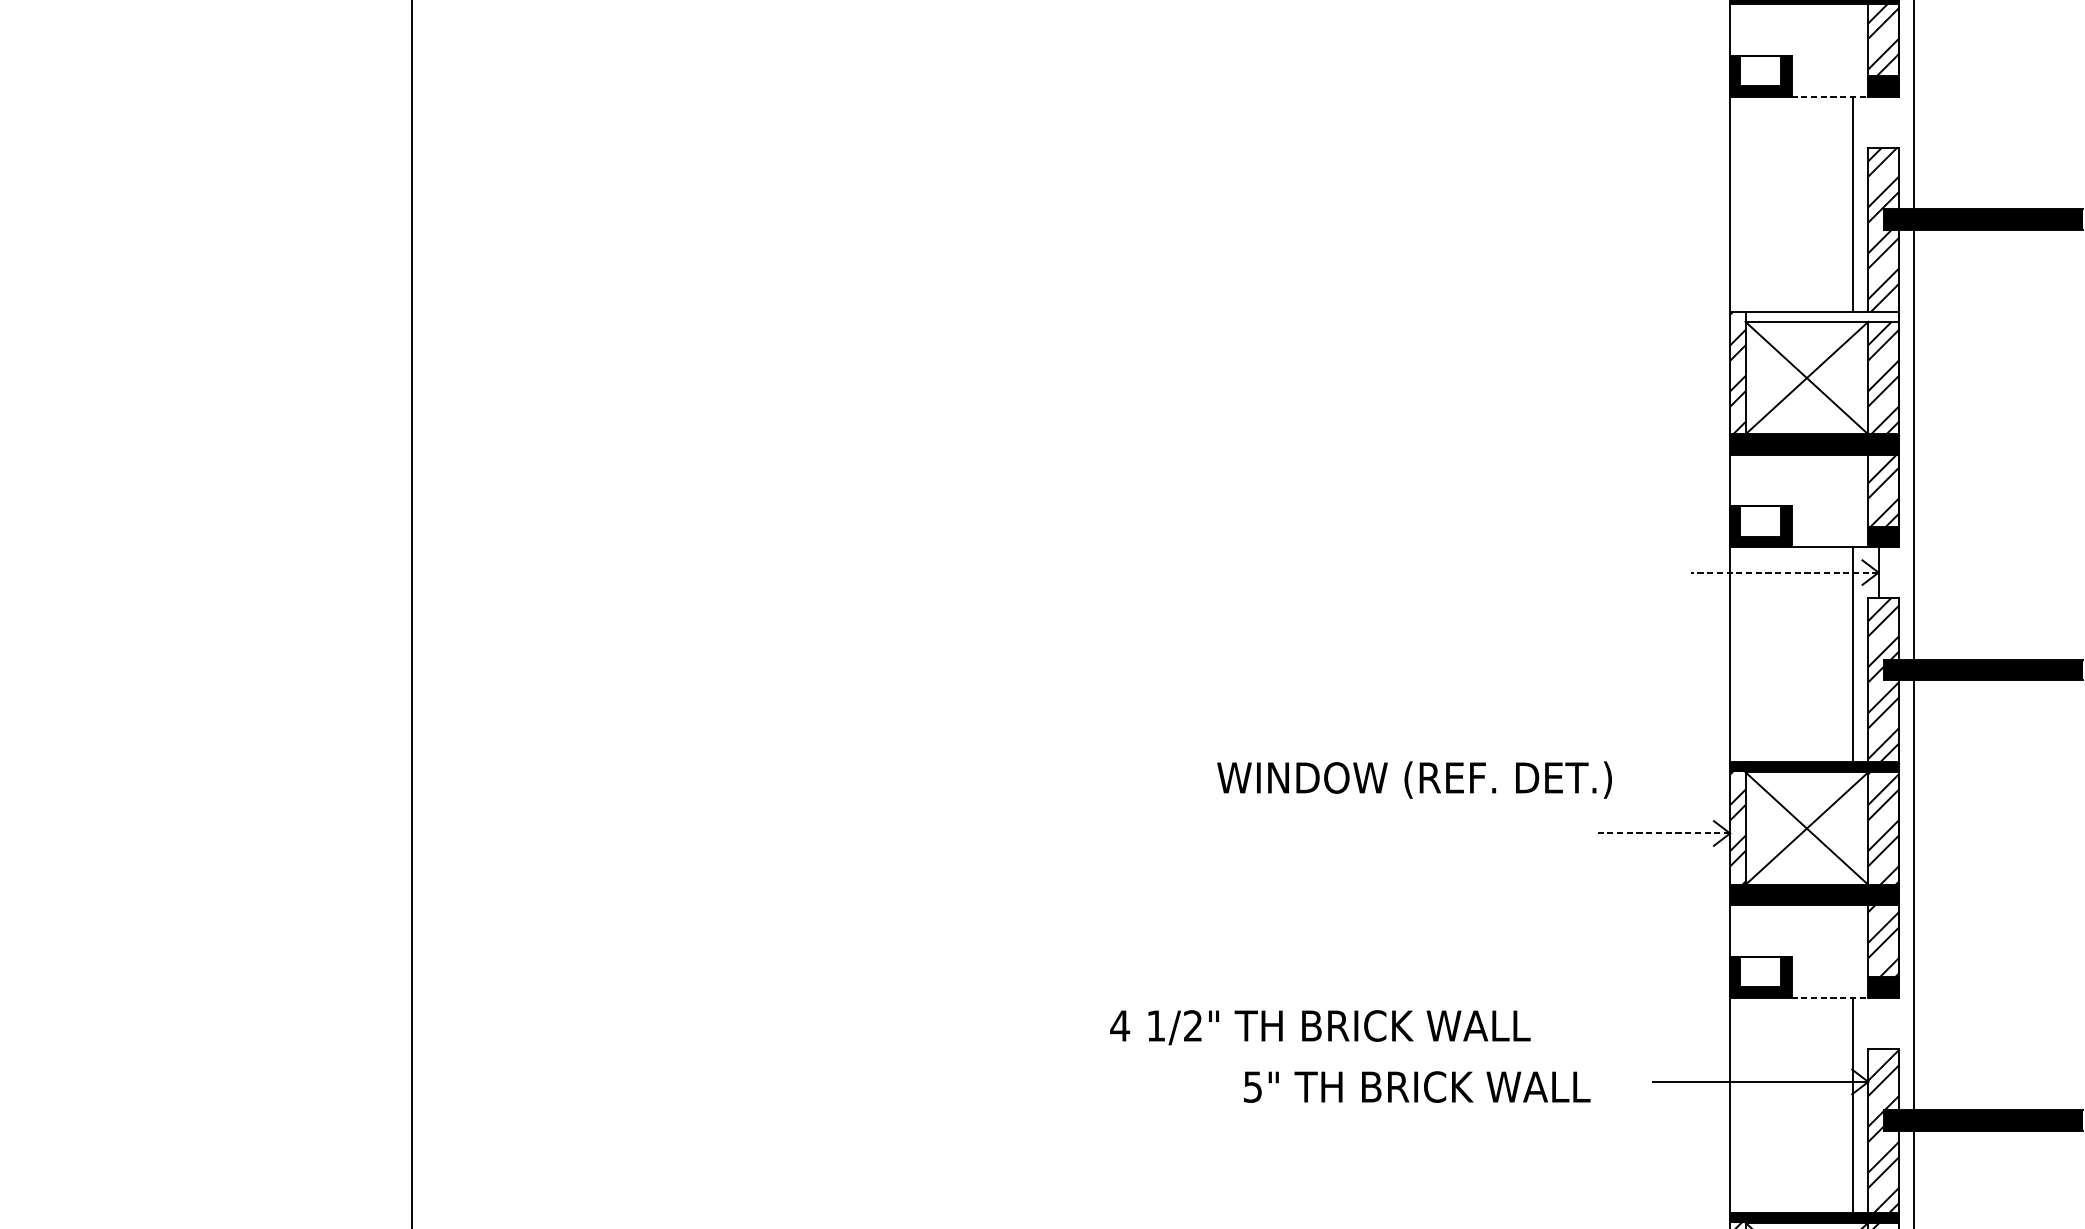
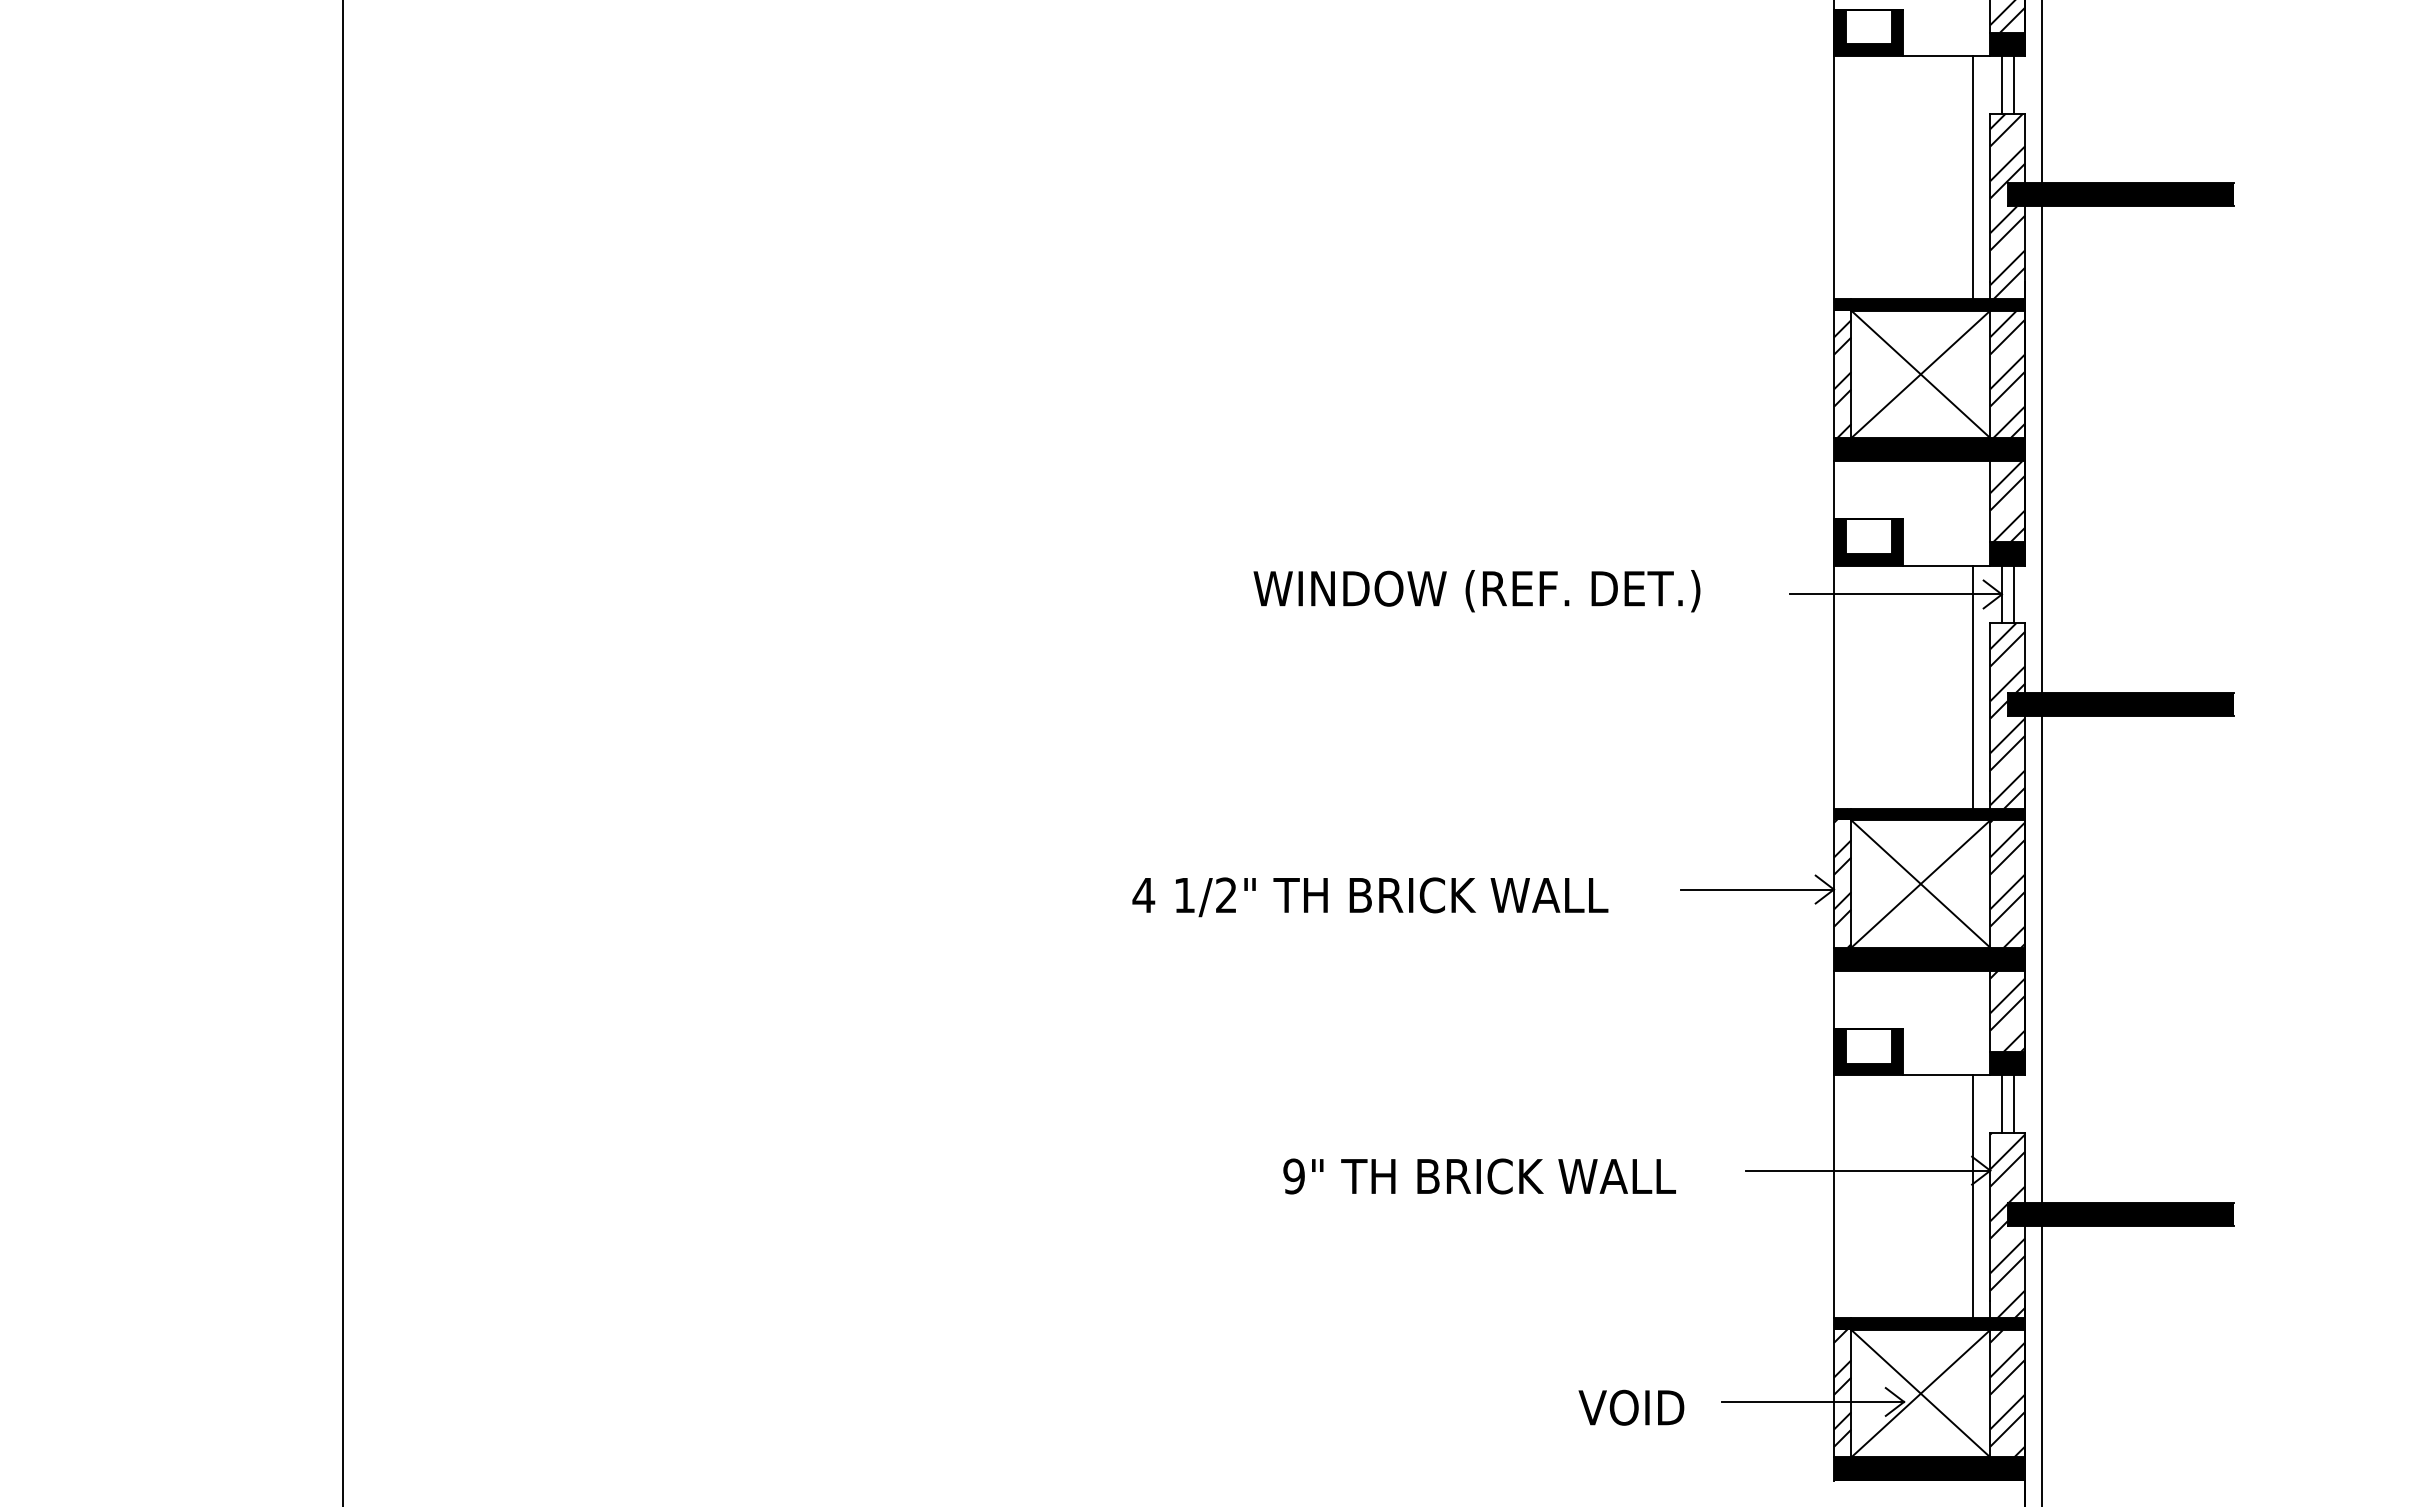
line: (1830, 96) -> (1947, 55), dashed -> solid
line: (1878, 121) -> (2001, 84), added
line: (1888, 121) -> (2013, 84), added
fill: (1814, 316) -> (1929, 304), added
line: (1784, 572) -> (1895, 594), dashed -> solid
line: (1888, 572) -> (2013, 594), added
text: (1414, 780) -> (1476, 591), moved
line: (1662, 833) -> (1757, 889), dashed -> solid
line: (1830, 997) -> (1947, 1075), dashed -> solid
line: (1878, 1023) -> (2001, 1104), added
line: (1888, 1023) -> (2013, 1104), added
text: (1320, 1027) -> (1370, 897), moved
text: (1252, 1087) -> (1293, 1176), 5" -> 9"

